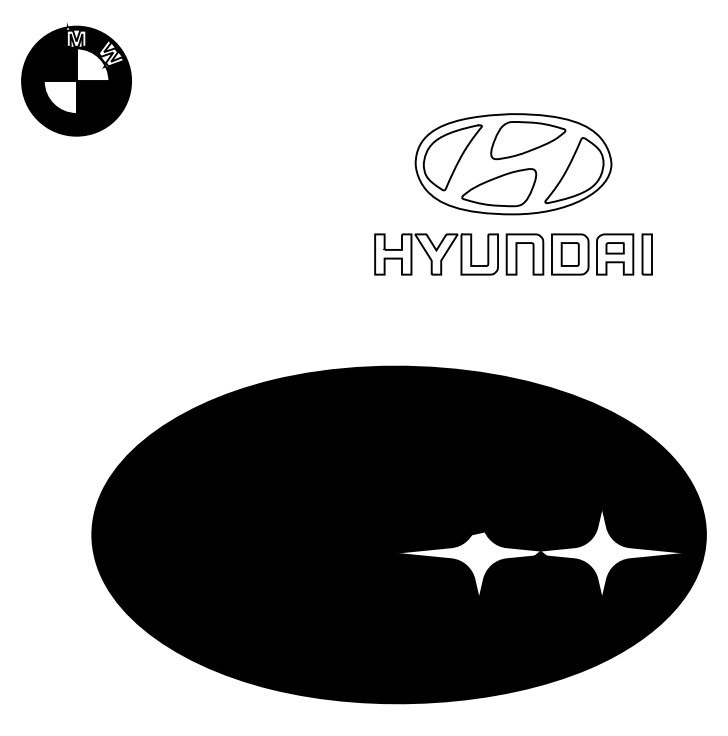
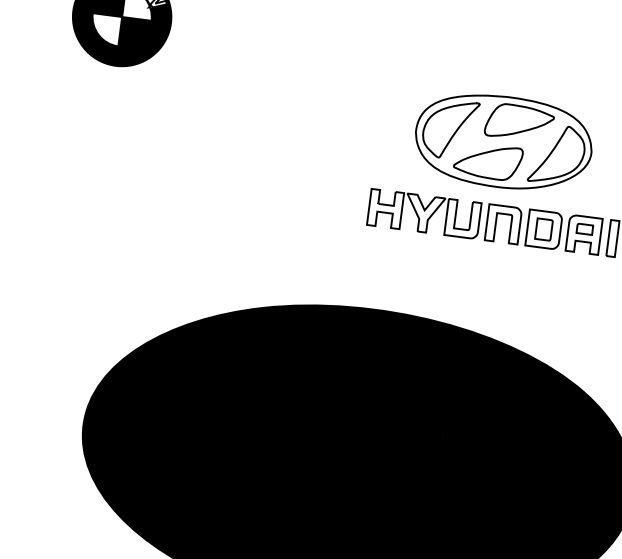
fill: (537, 553) -> (479, 493), added

